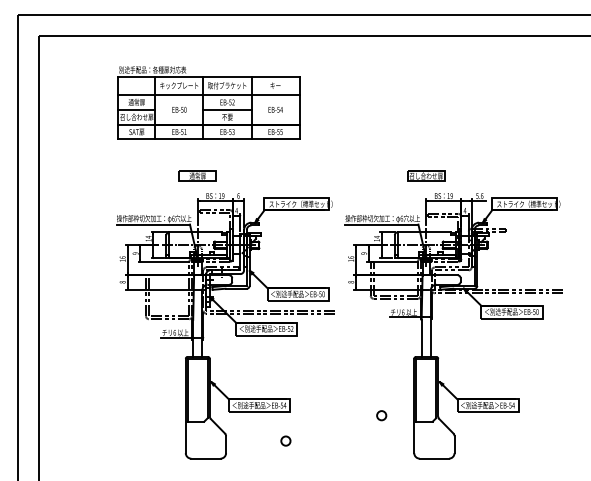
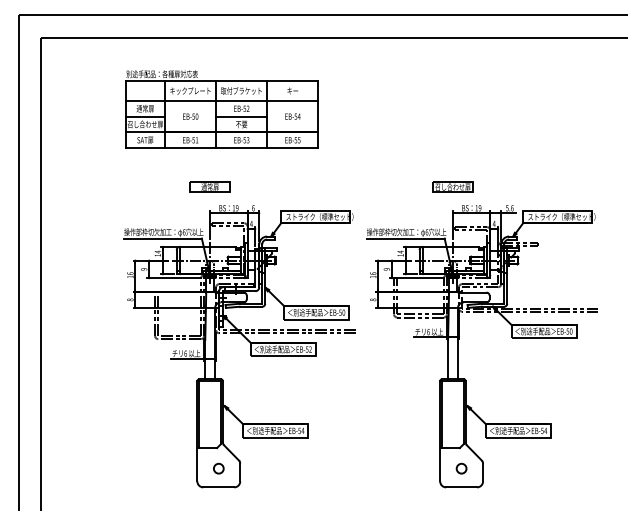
circle: (381, 415) -> (461, 468), moved
circle: (285, 440) -> (218, 468), moved

